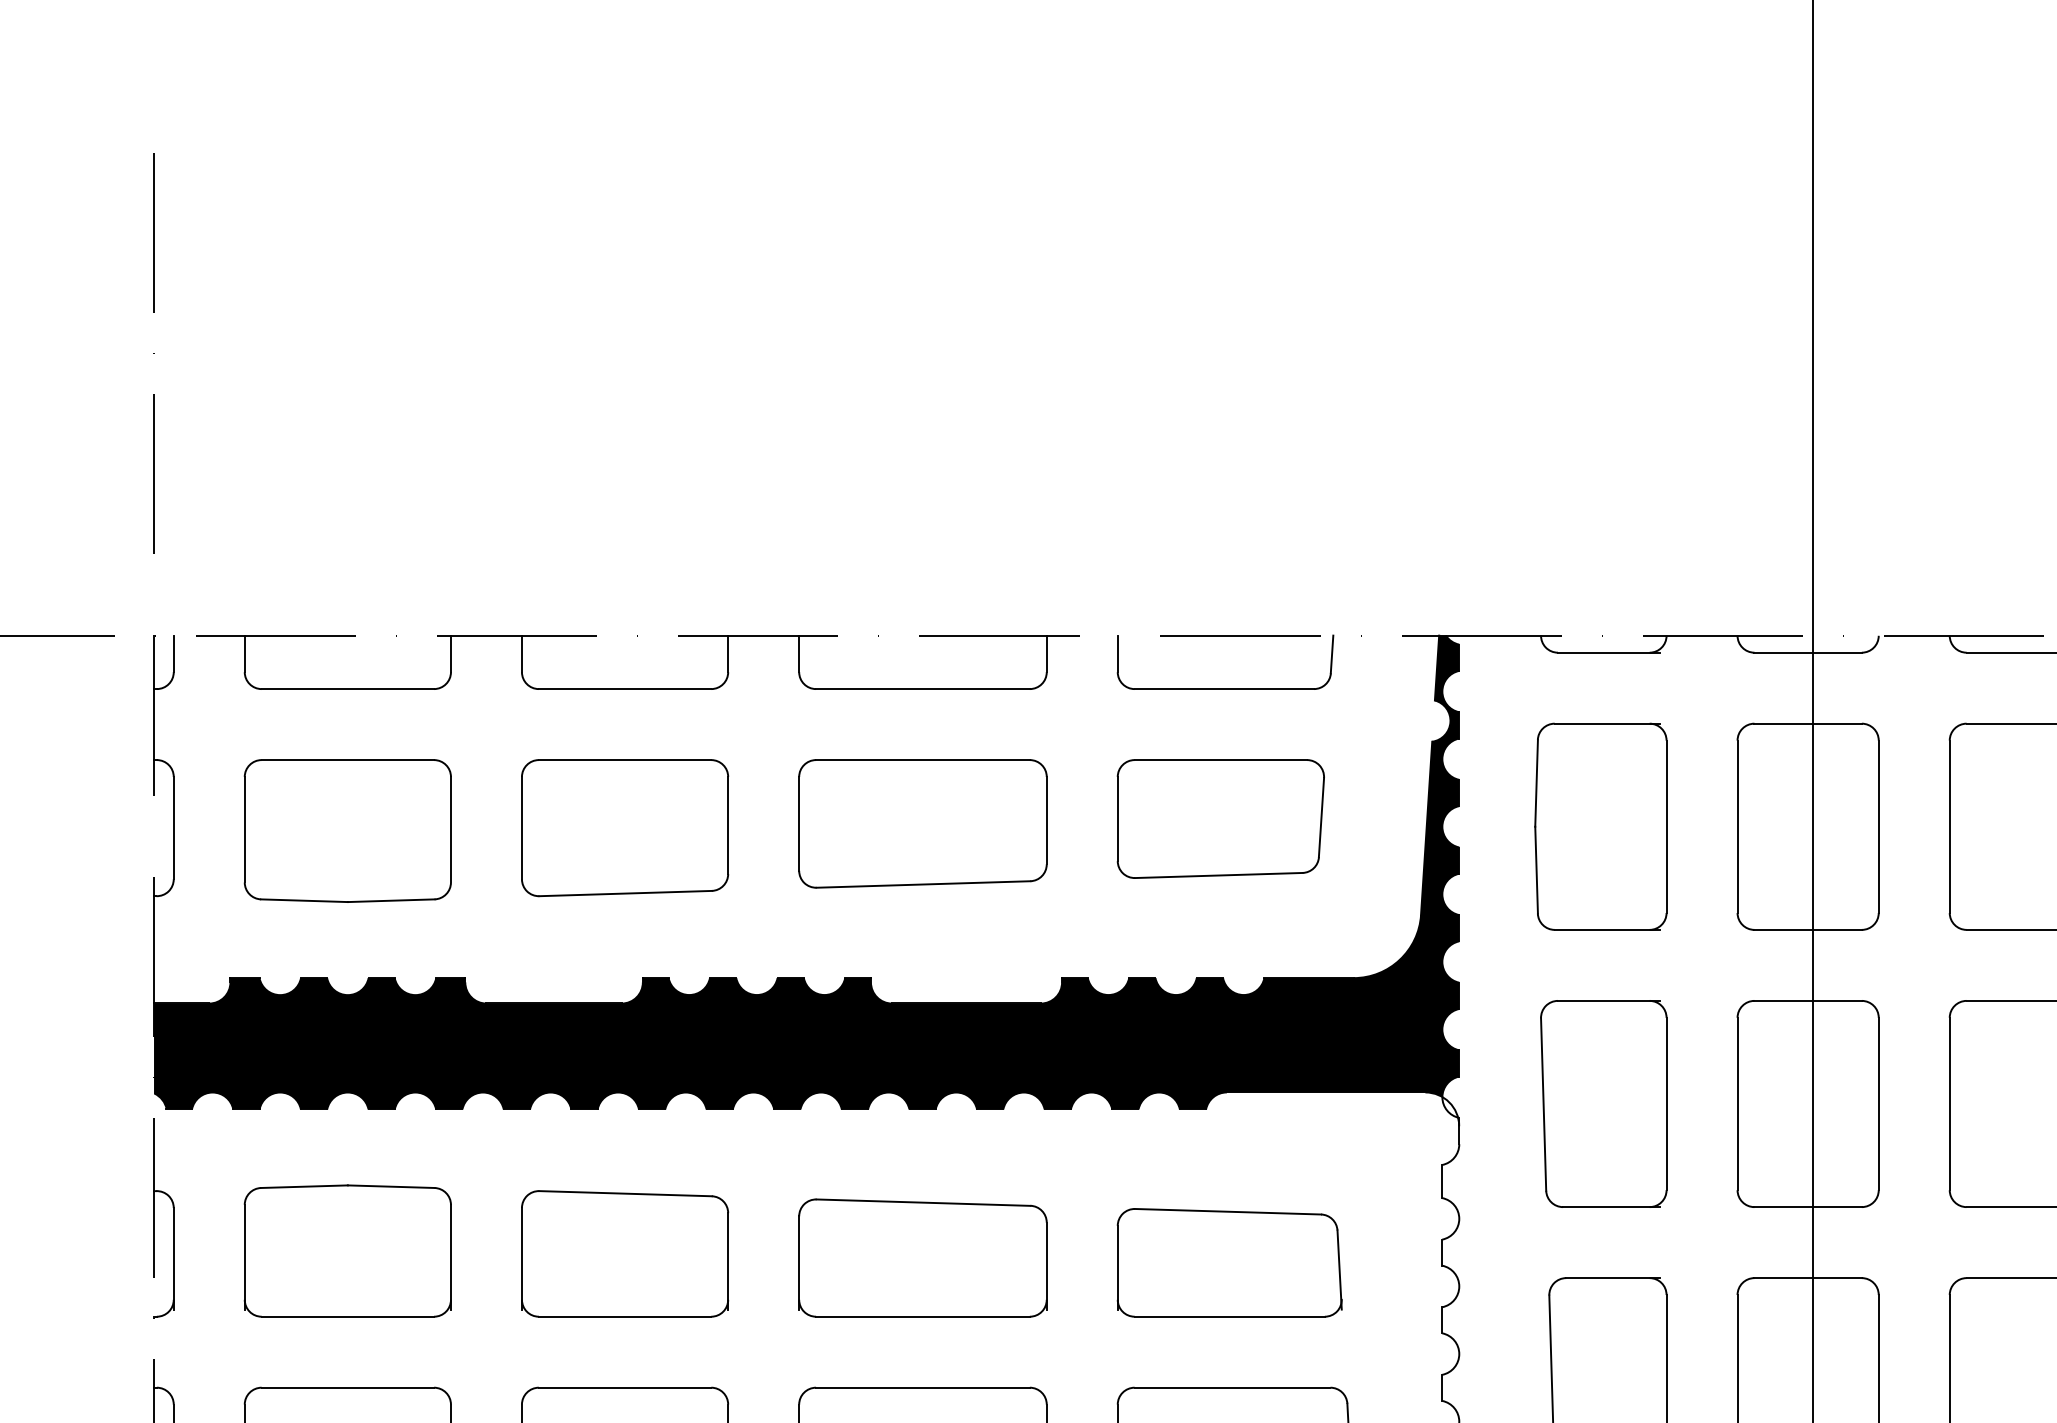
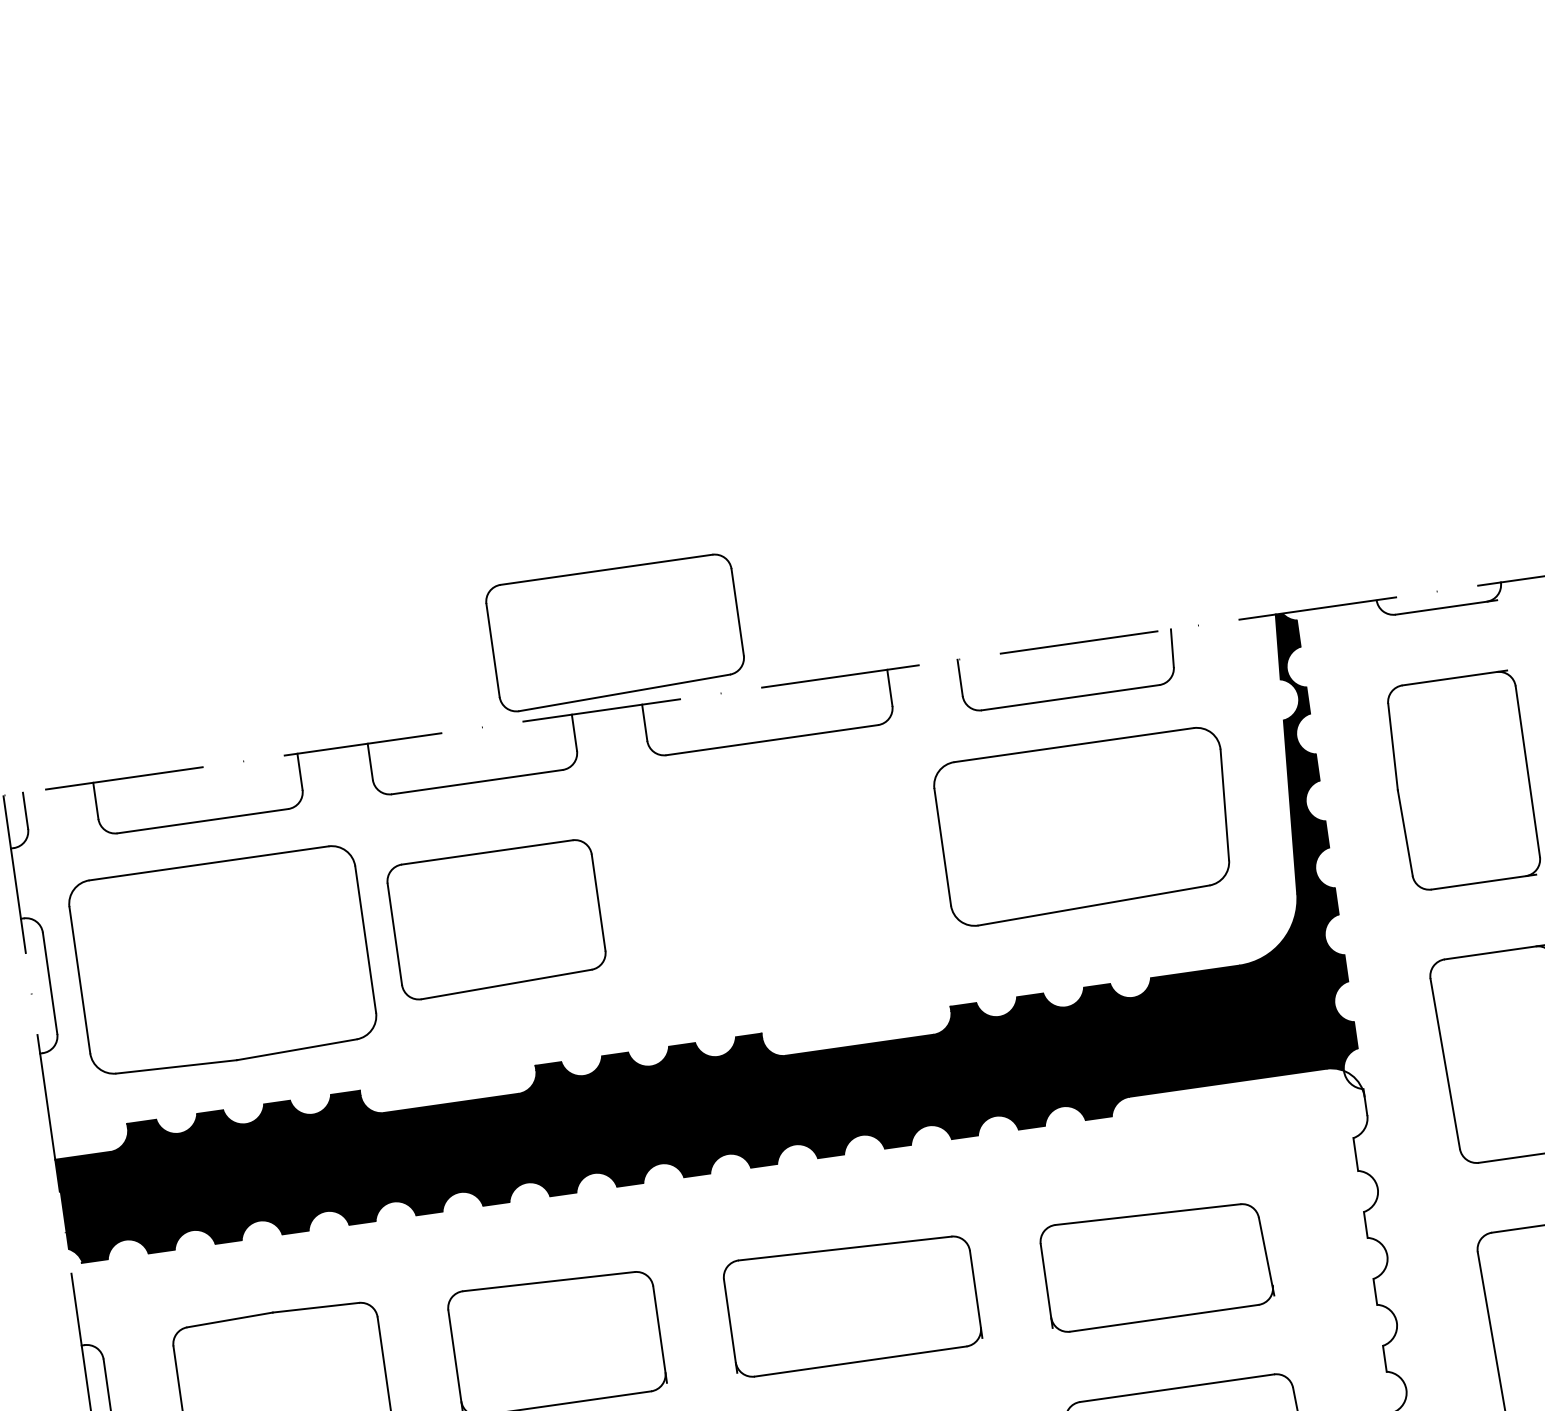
part: (1220, 818) -> (1085, 826), size x1.4
part: (922, 823) -> (615, 632), moved
part: (347, 830) -> (222, 961), size x1.4

